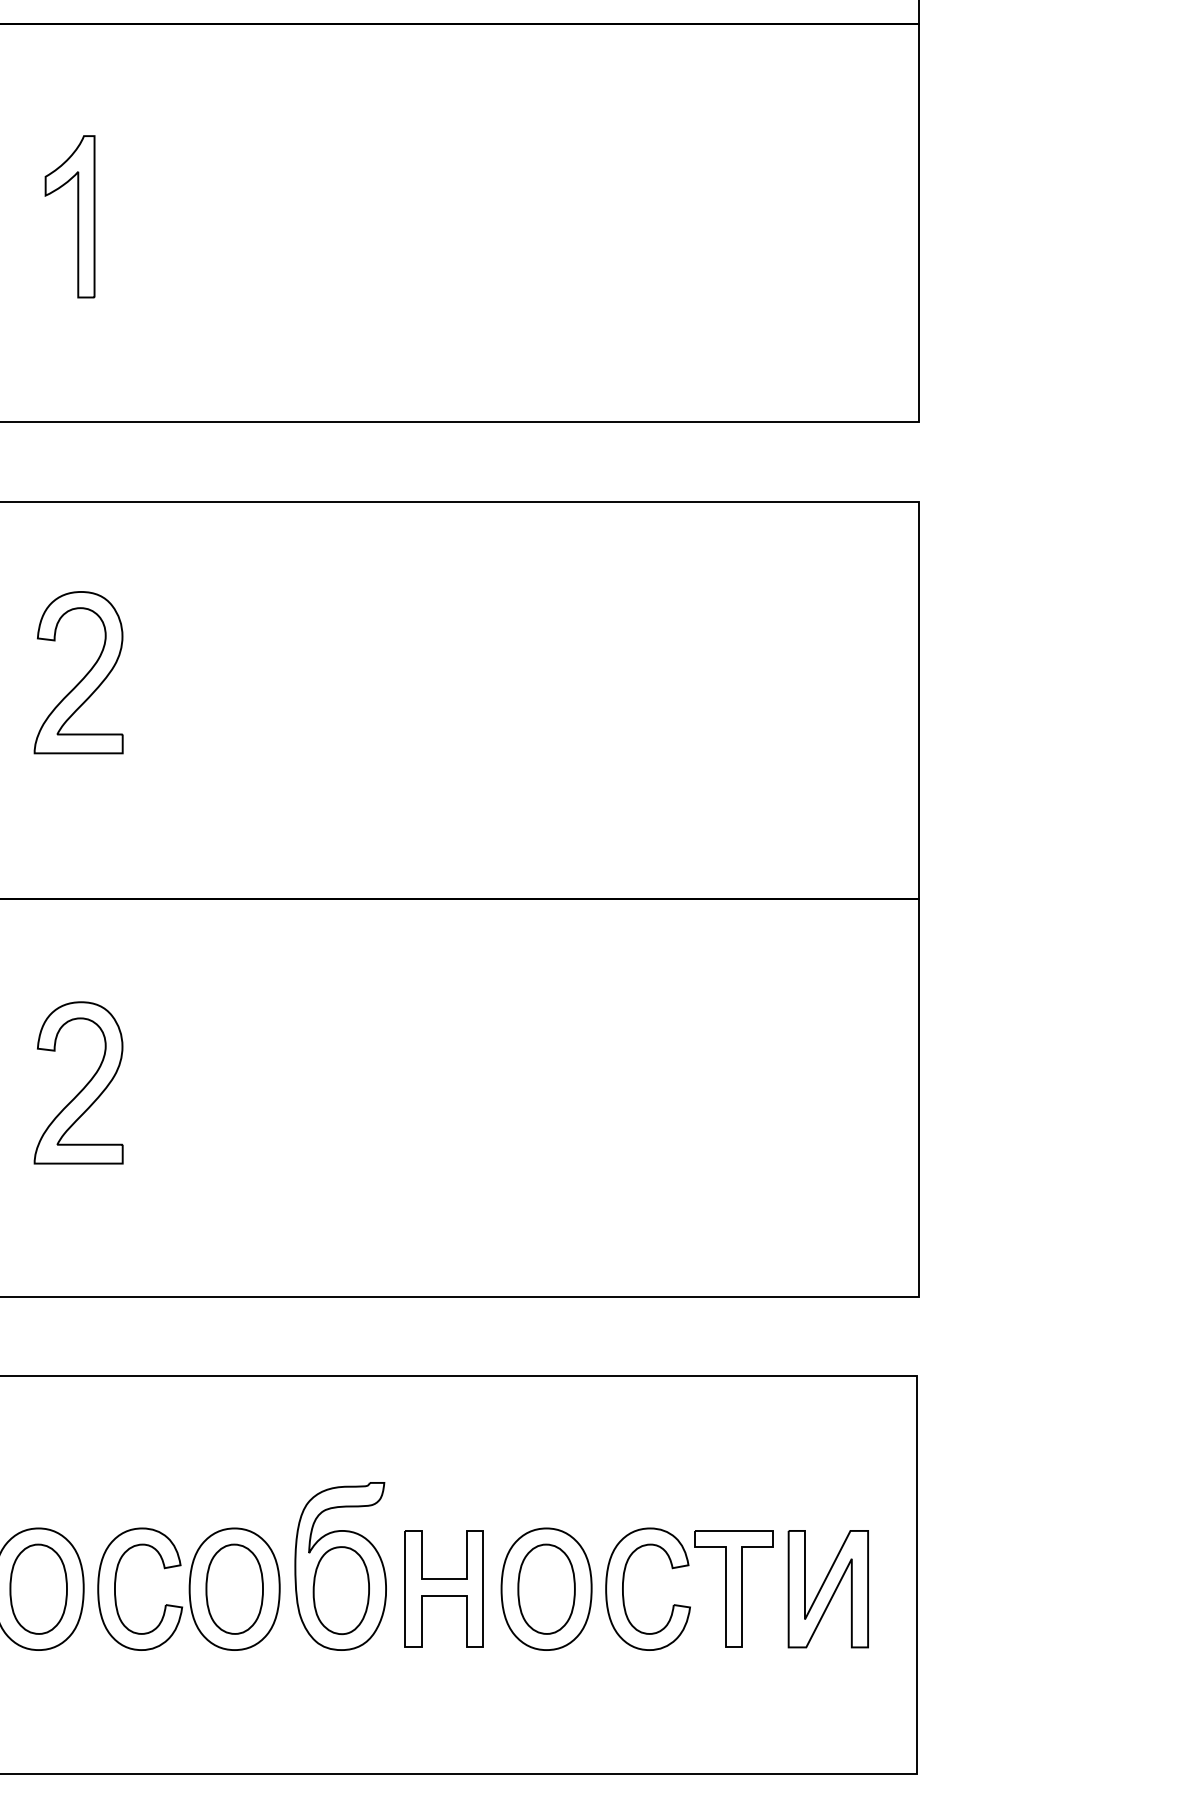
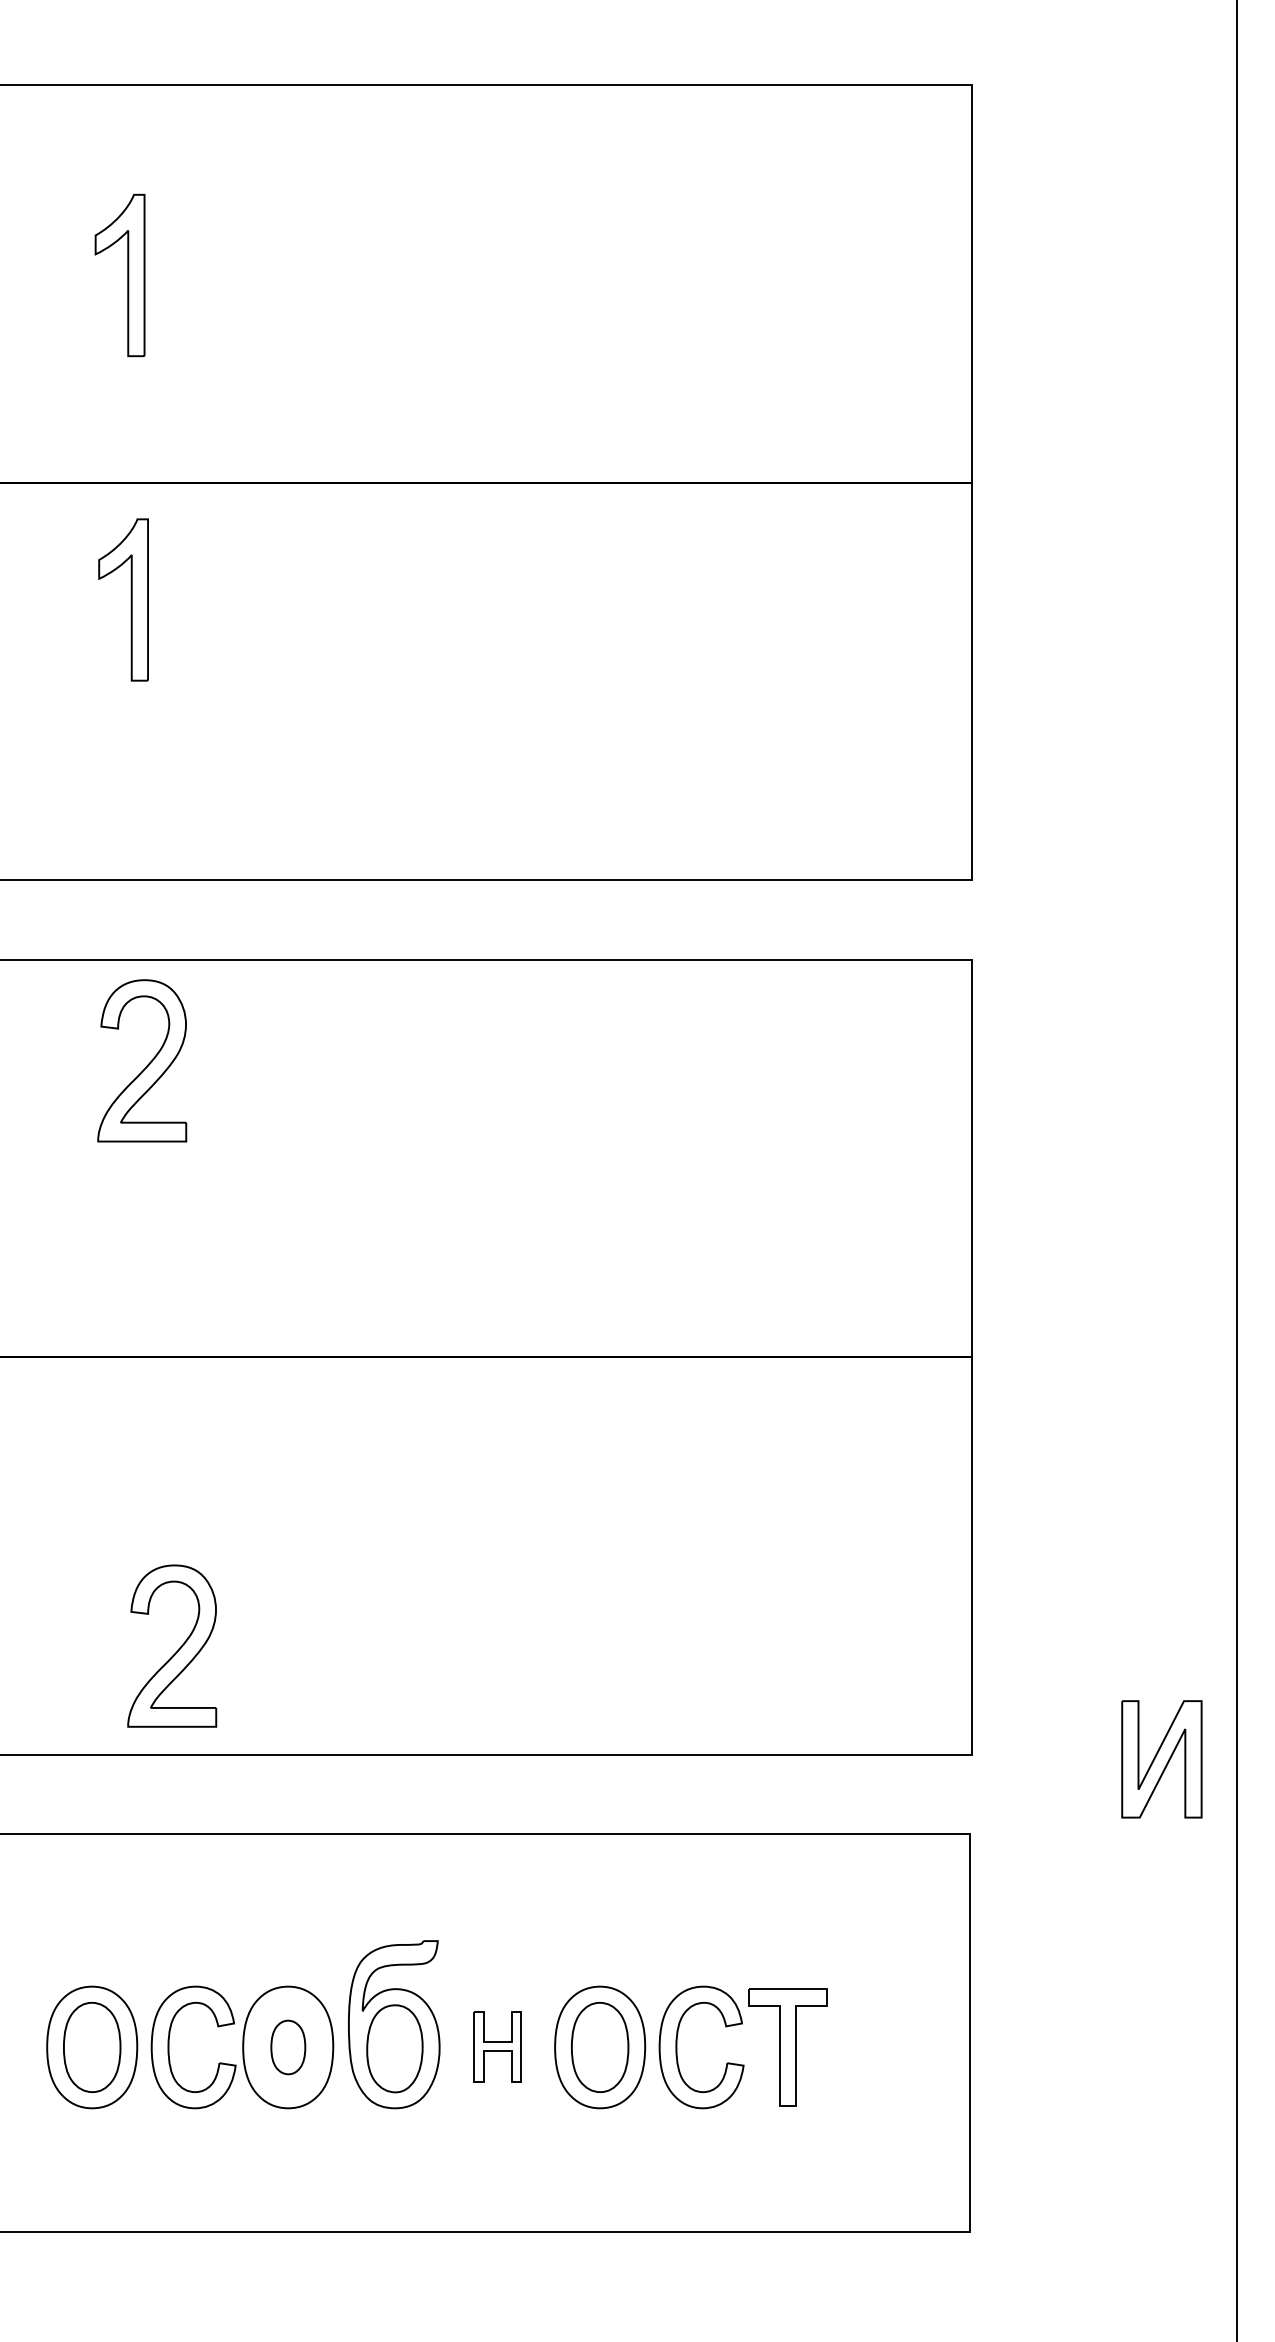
part: (76, 216) -> (130, 599), moved
part: (83, 676) -> (147, 1064), moved
part: (83, 1086) -> (177, 1649), moved
part: (234, 1589) -> (288, 2047), size x0.6
part: (443, 1589) -> (497, 2047), size x0.6
part: (827, 1589) -> (1161, 1759), moved

